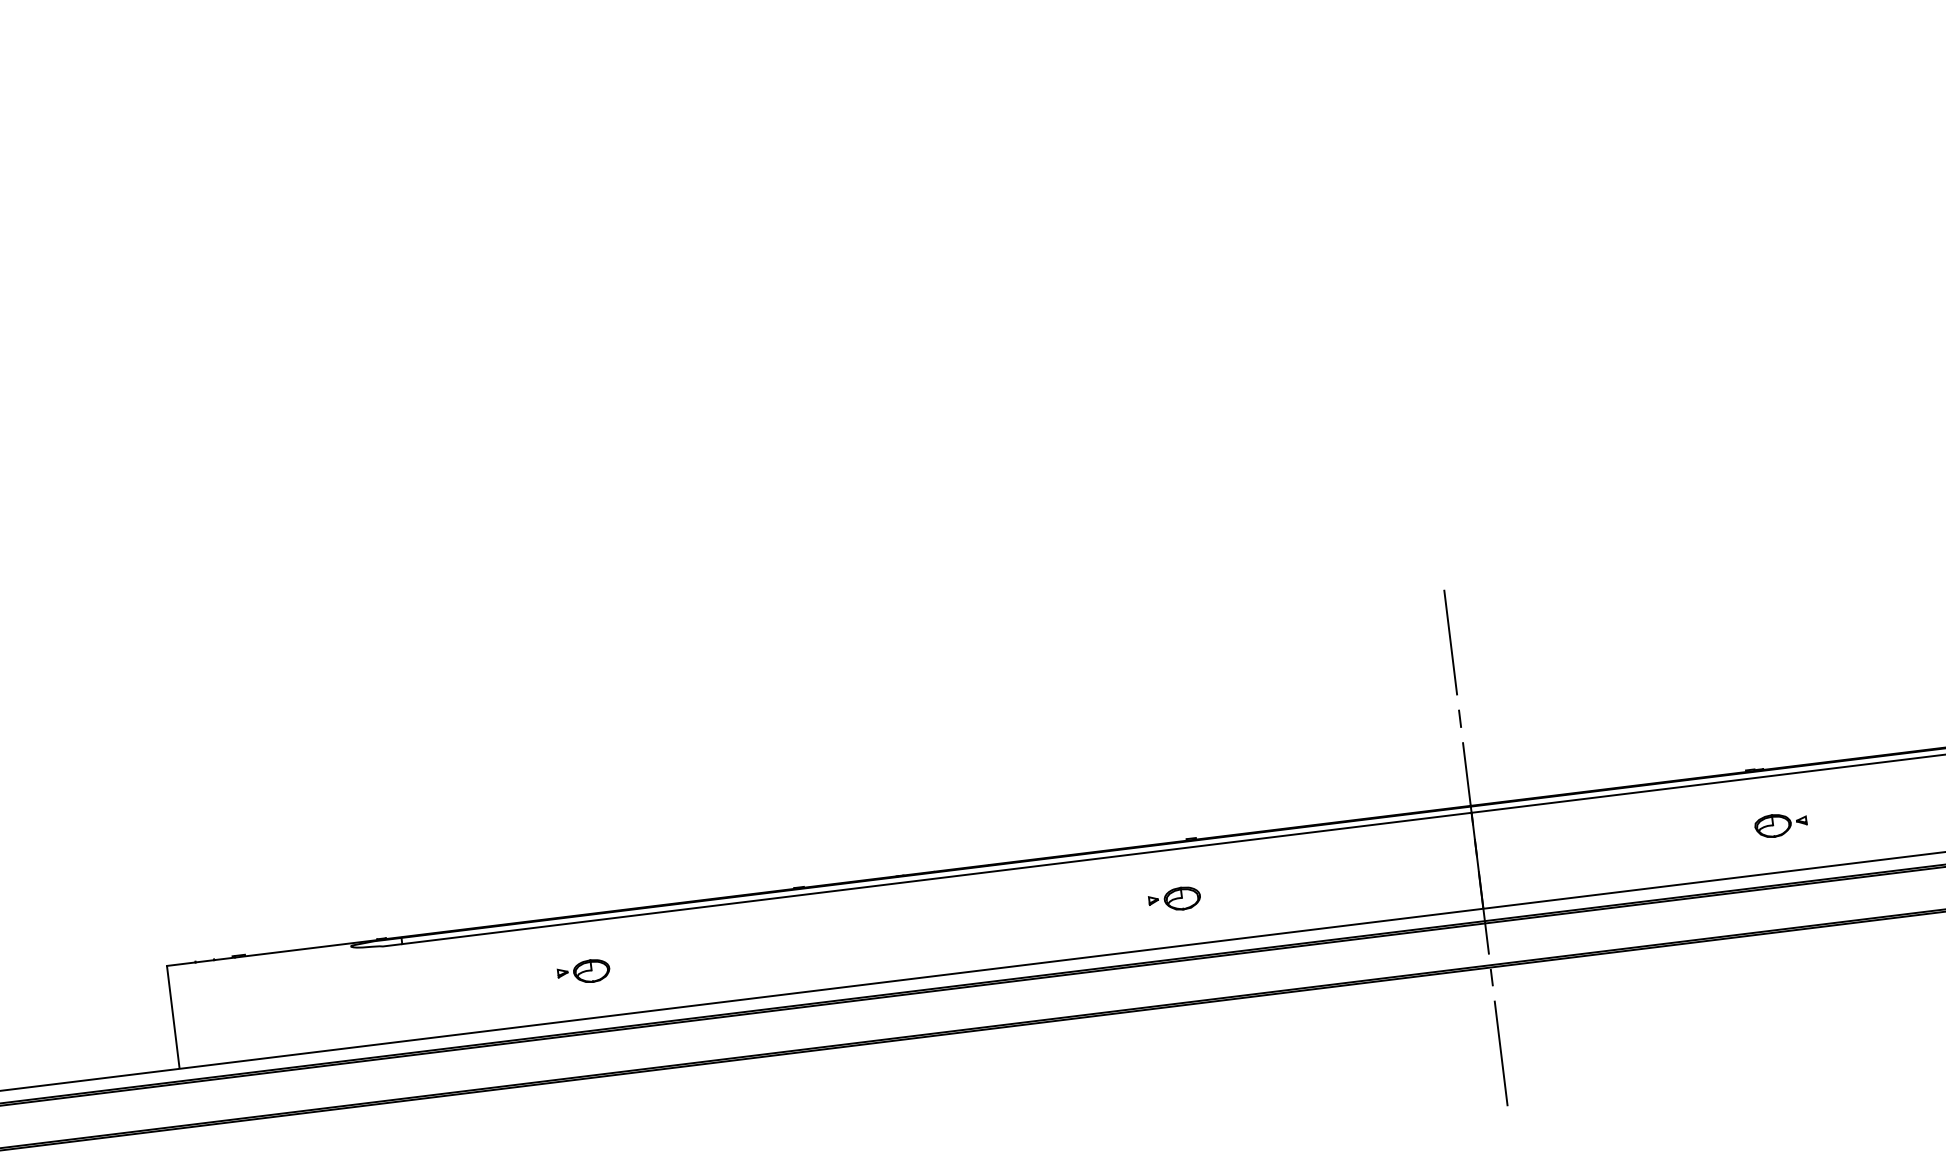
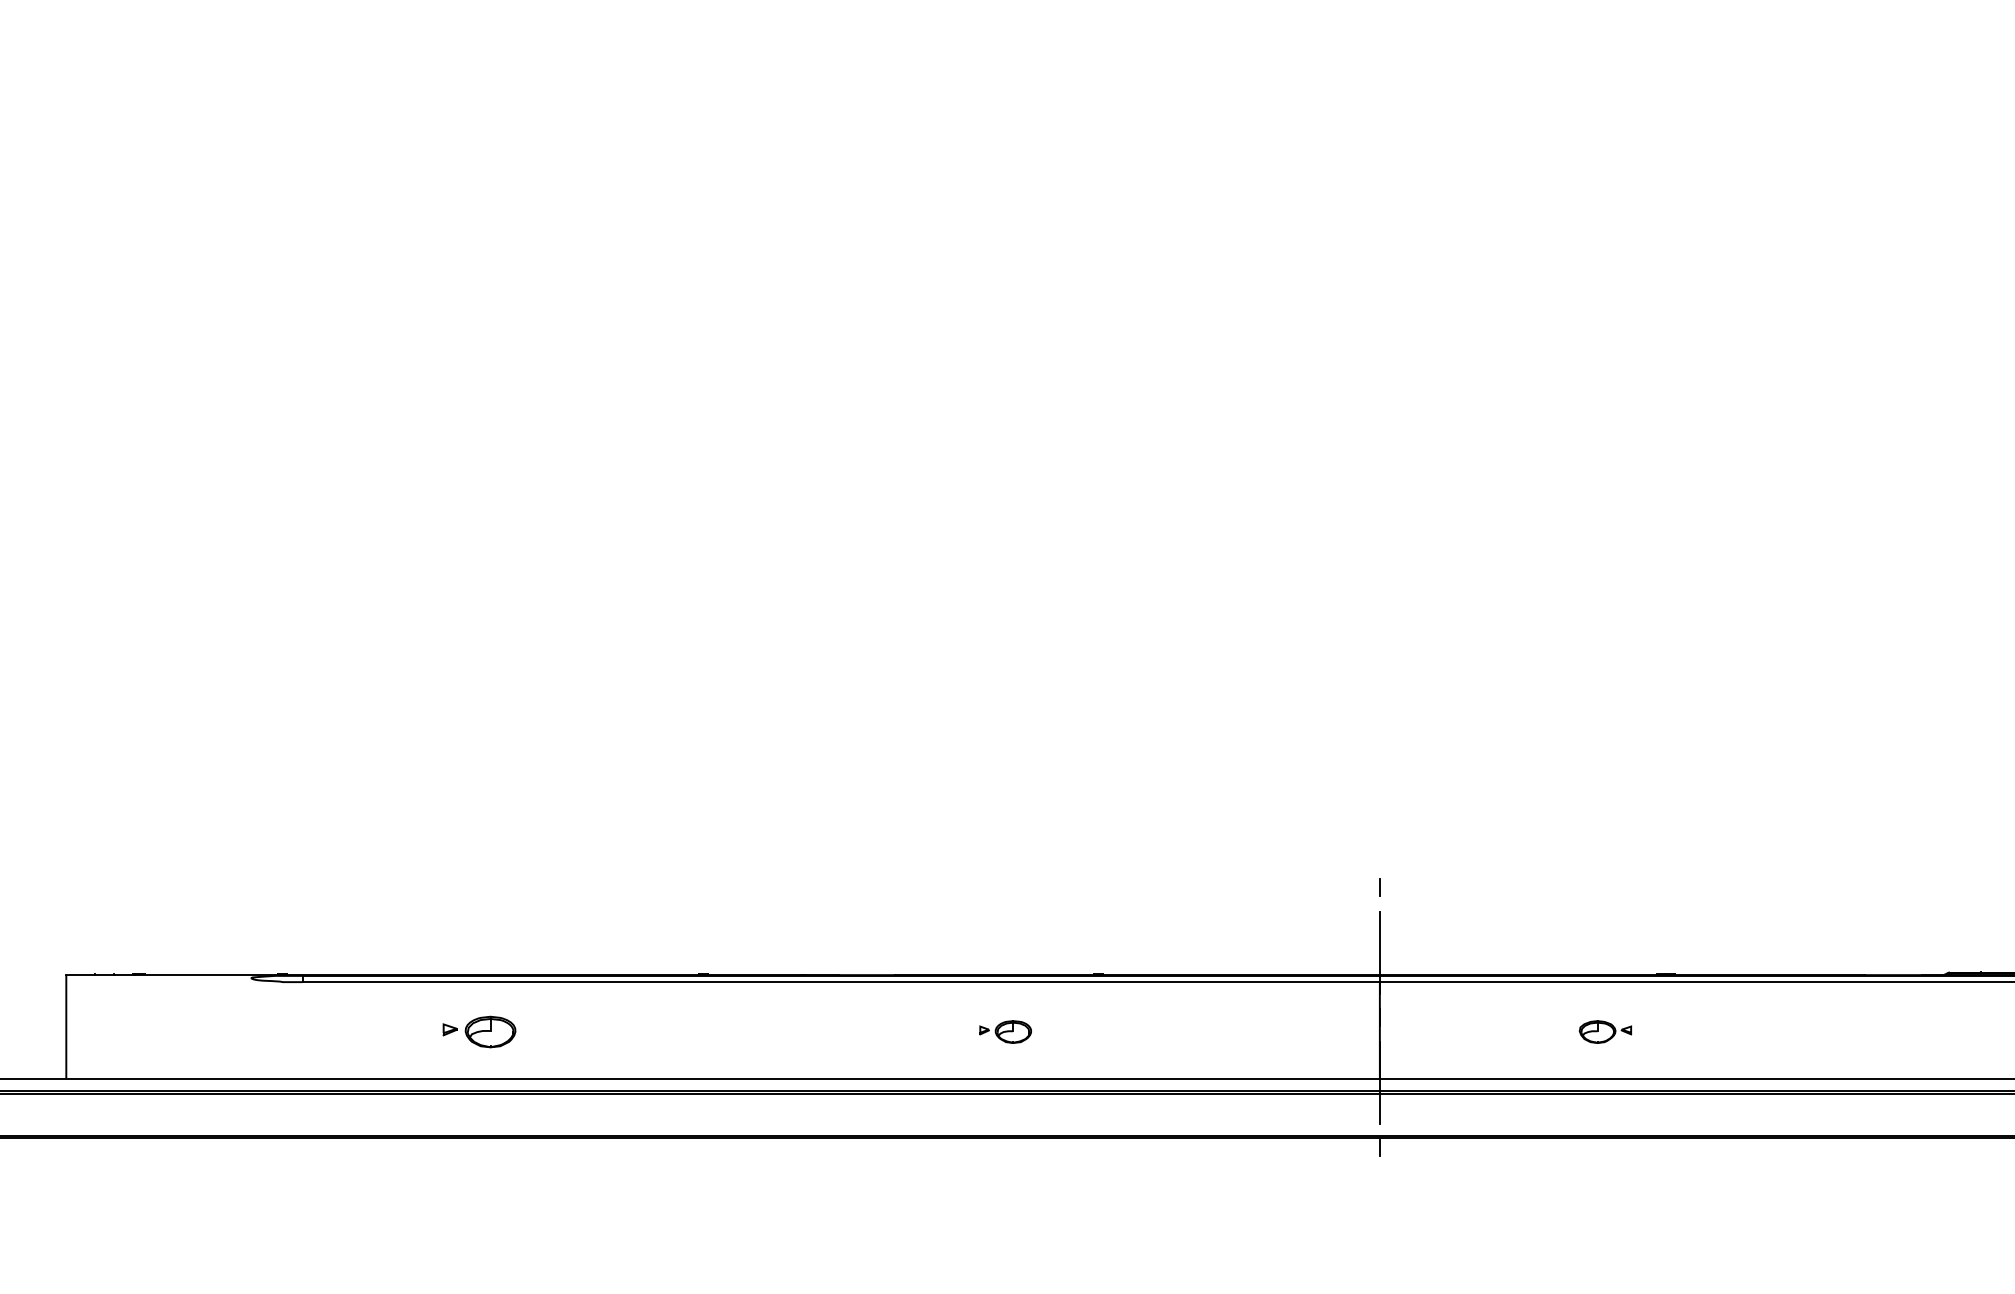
line: (1450, 642) -> (1379, 810), removed
part: (1780, 824) -> (1605, 1031), moved
part: (1174, 899) -> (1005, 1031), moved
part: (582, 971) -> (478, 1031), size x1.4
line: (1500, 1053) -> (1379, 1224), removed

